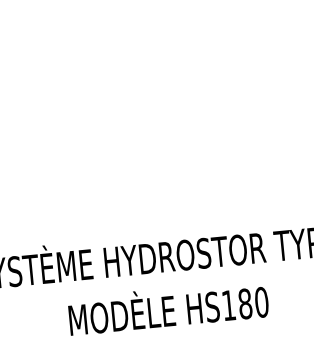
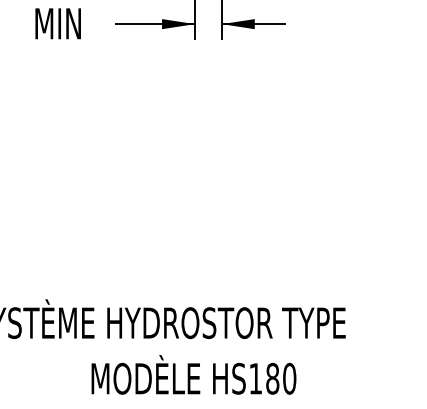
text: (168, 307) -> (193, 374), moved

